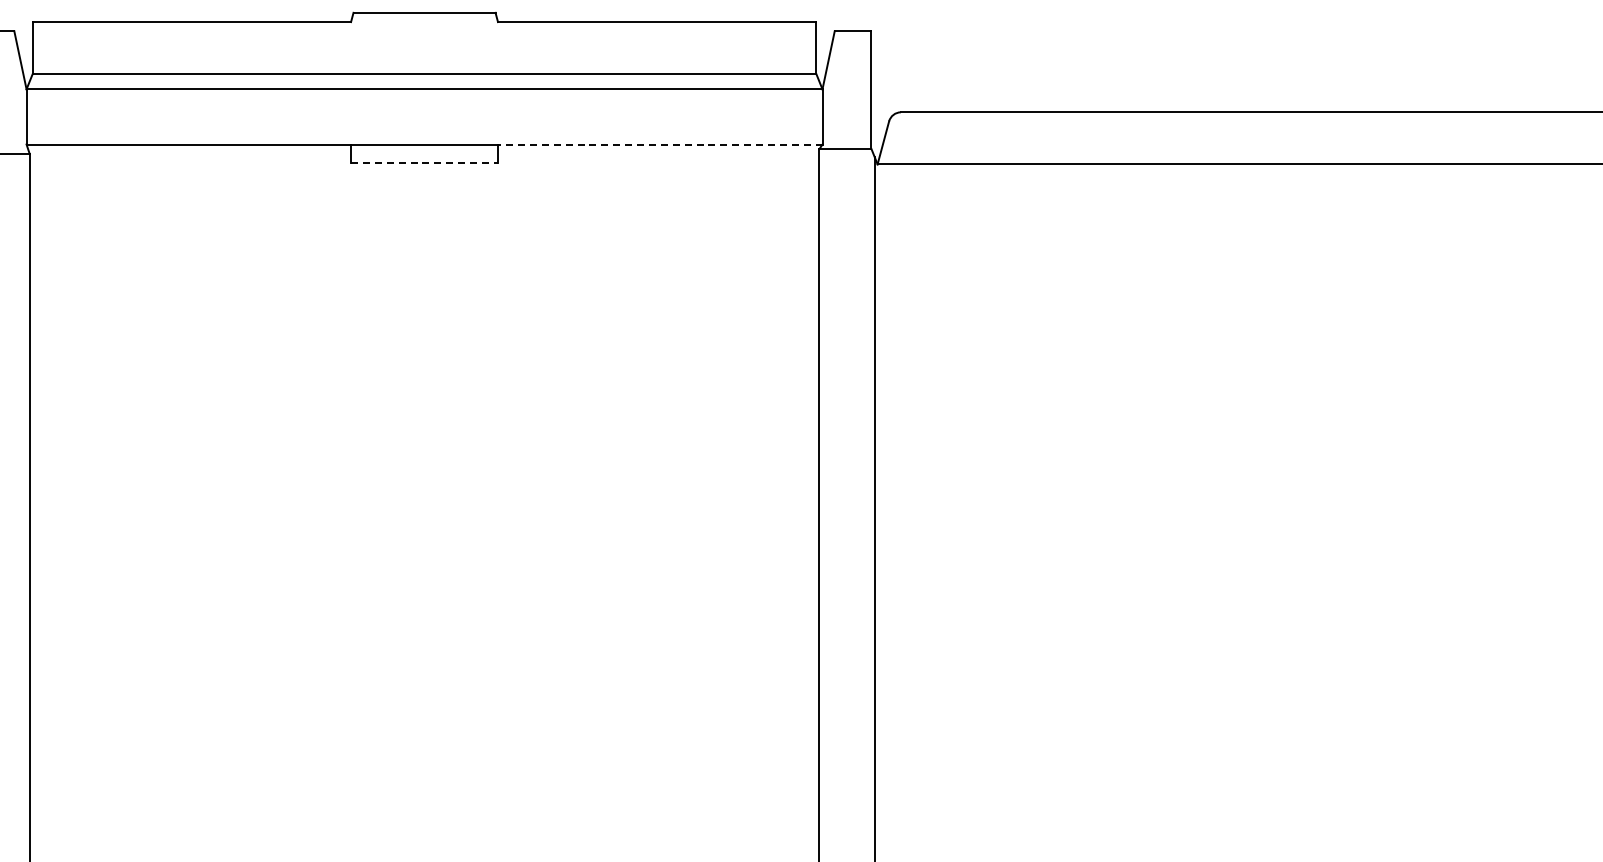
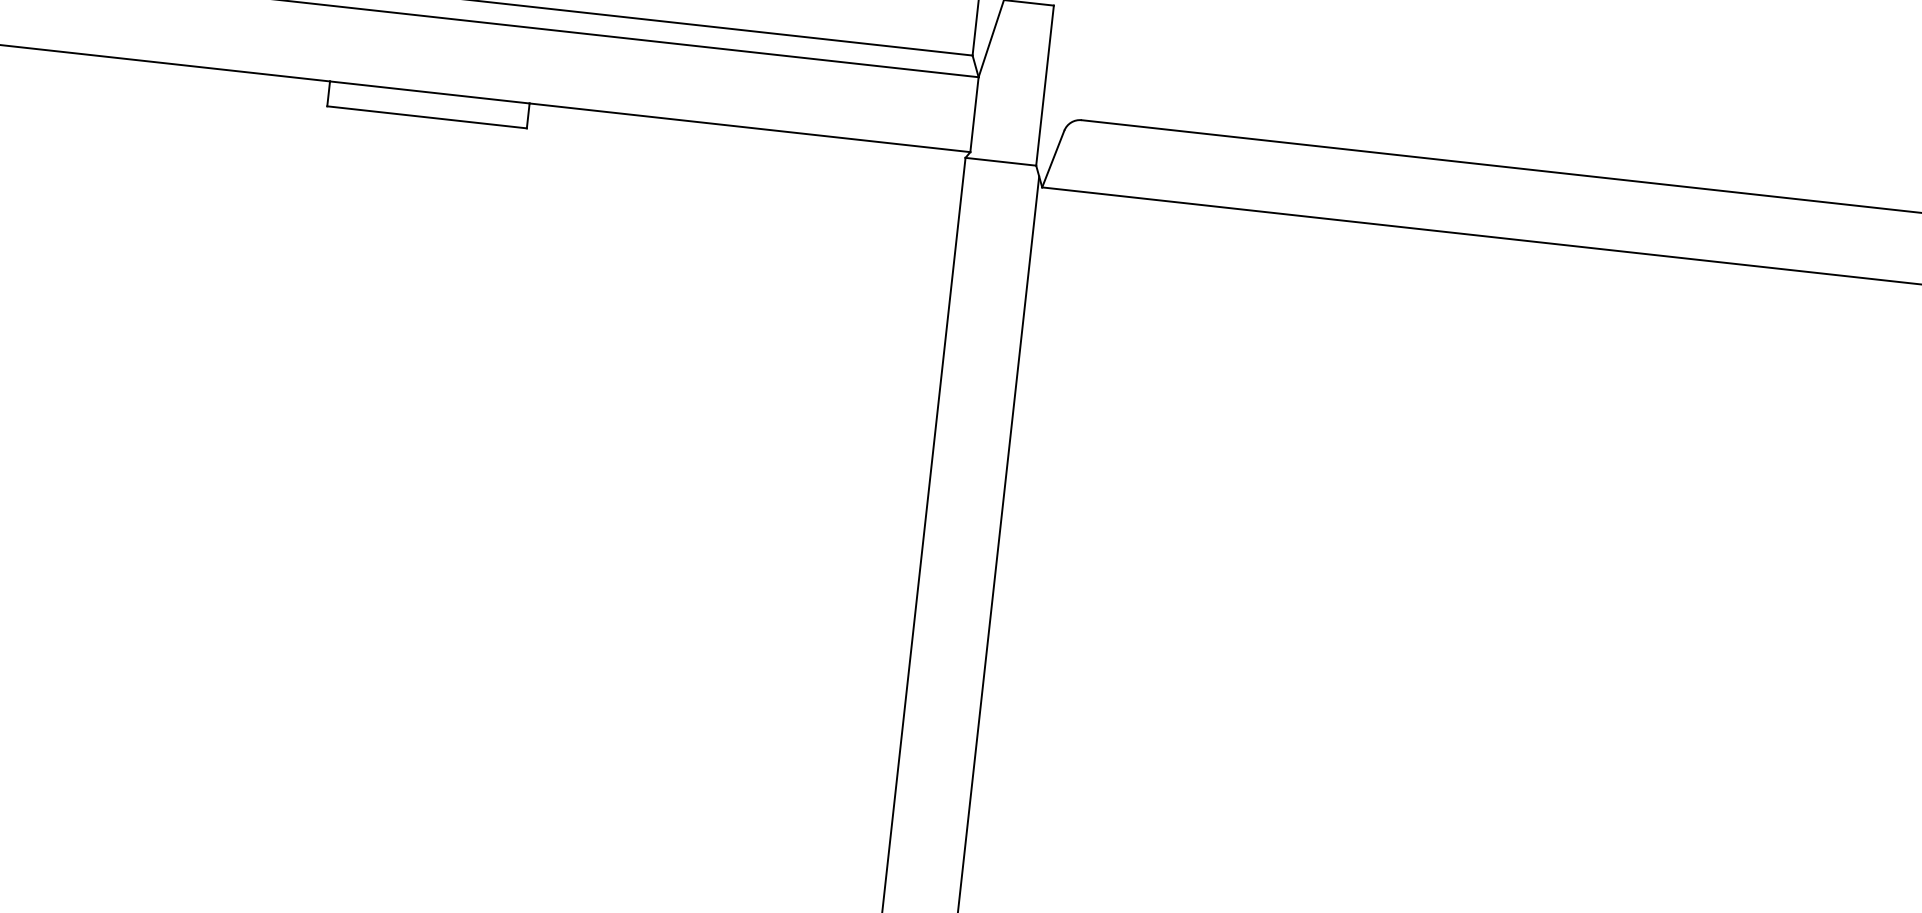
line: (659, 144) -> (748, 127), dashed -> solid
line: (425, 162) -> (428, 117), dashed -> solid

